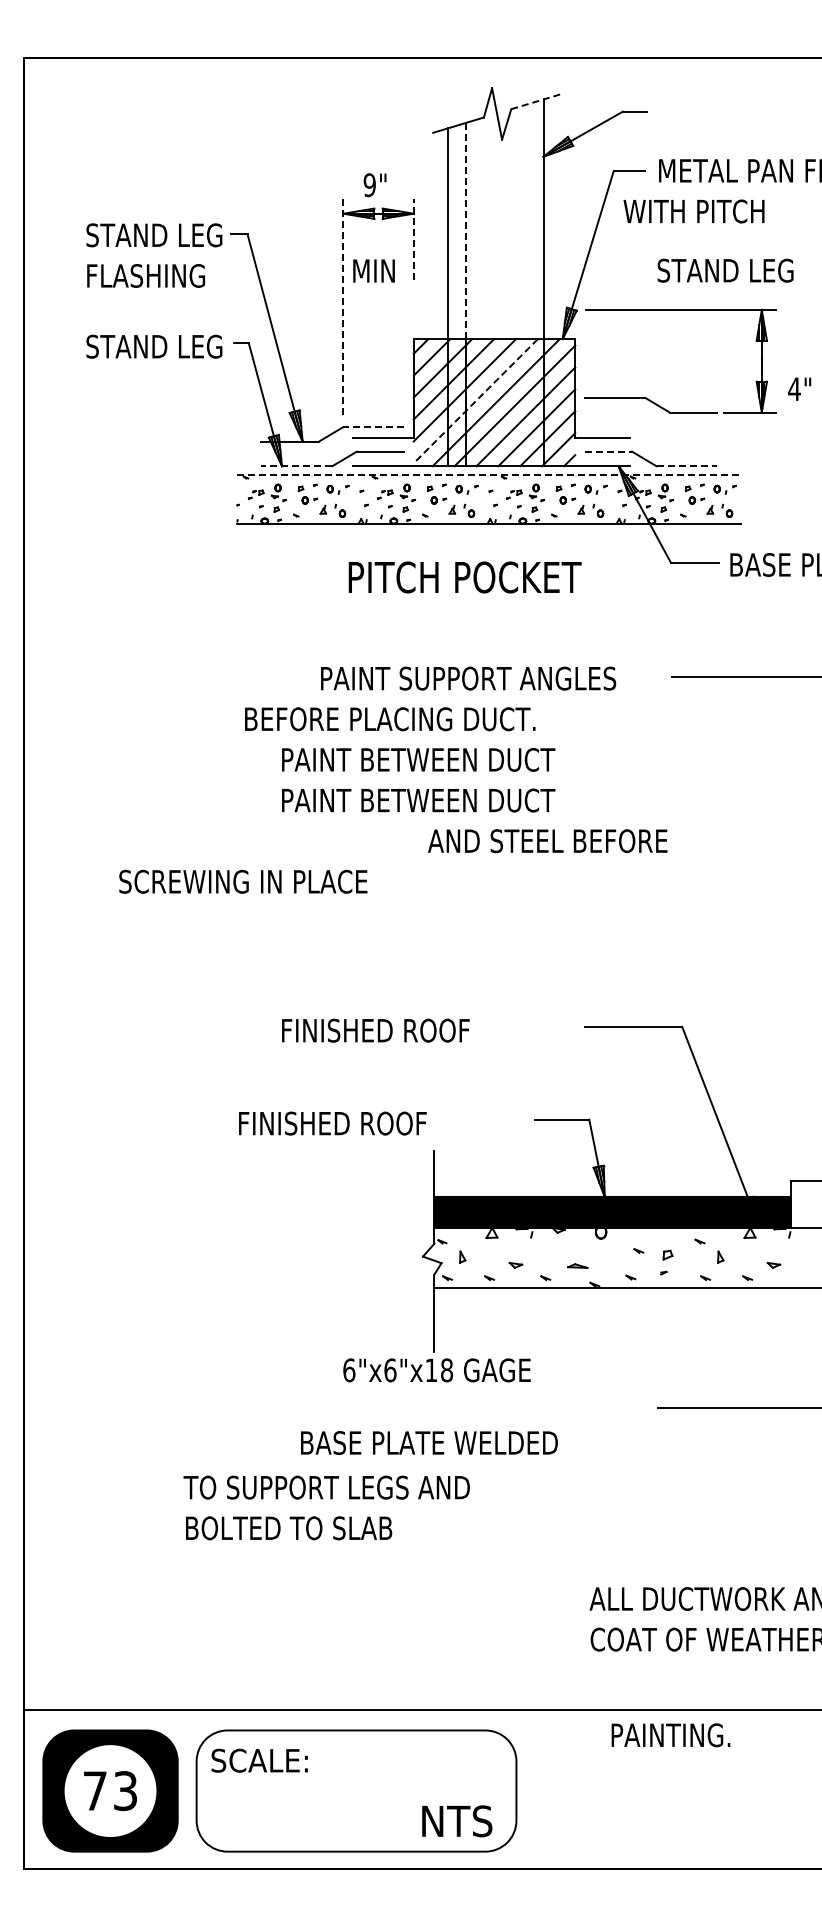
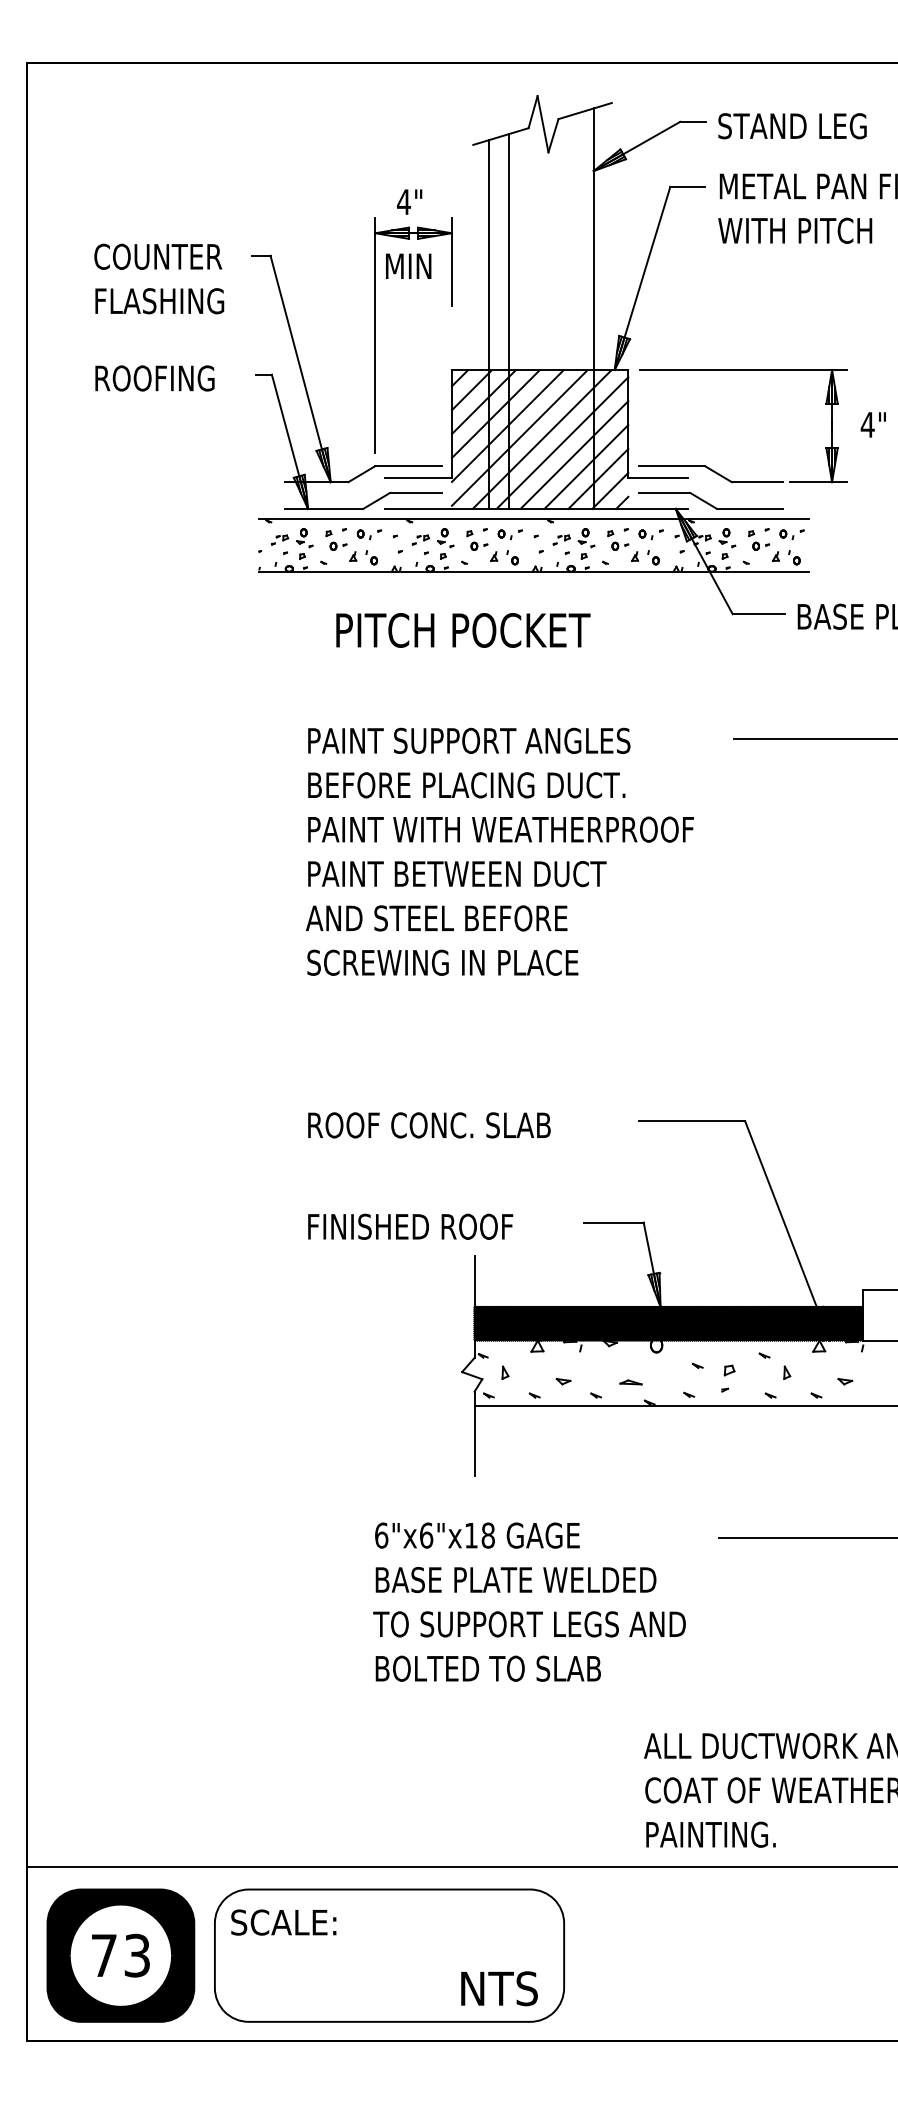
line: (535, 101) -> (584, 110), dashed -> solid
text: (369, 185) -> (403, 202), 9" -> 4"
text: (693, 211) -> (794, 230), moved
line: (465, 230) -> (508, 251), dashed -> solid
text: (154, 235) -> (168, 257), STAND LEG -> COUNTER
line: (413, 239) -> (451, 261), dashed -> solid
text: (373, 270) -> (408, 265), moved
text: (725, 270) -> (792, 125), moved
line: (343, 307) -> (375, 335), dashed -> solid
text: (154, 346) -> (168, 378), STAND LEG -> ROOFING
line: (475, 401) -> (519, 438), dashed -> solid
part: (655, 402) -> (715, 471), moved
line: (373, 427) -> (408, 466), dashed -> solid
line: (608, 451) -> (664, 492), dashed -> solid
line: (296, 466) -> (323, 509), dashed -> solid
line: (687, 466) -> (750, 509), dashed -> solid
line: (489, 475) -> (534, 519), dashed -> solid
text: (464, 577) -> (462, 630), moved
text: (468, 678) -> (469, 740), moved
text: (390, 719) -> (467, 785), moved
text: (497, 759) -> (543, 829), PAINT BETWEEN DUCT -> PAINT WITH WEATHERPROOF
text: (547, 841) -> (436, 918), moved
text: (243, 881) -> (442, 962), moved
text: (394, 1030) -> (430, 1125), FINISHED ROOF -> ROOF CONC. SLAB
text: (332, 1123) -> (410, 1226), moved
text: (436, 1370) -> (476, 1535), moved
text: (429, 1442) -> (516, 1579), moved
text: (326, 1487) -> (529, 1624), moved
text: (289, 1528) -> (488, 1668), moved
text: (670, 1735) -> (710, 1834), moved

